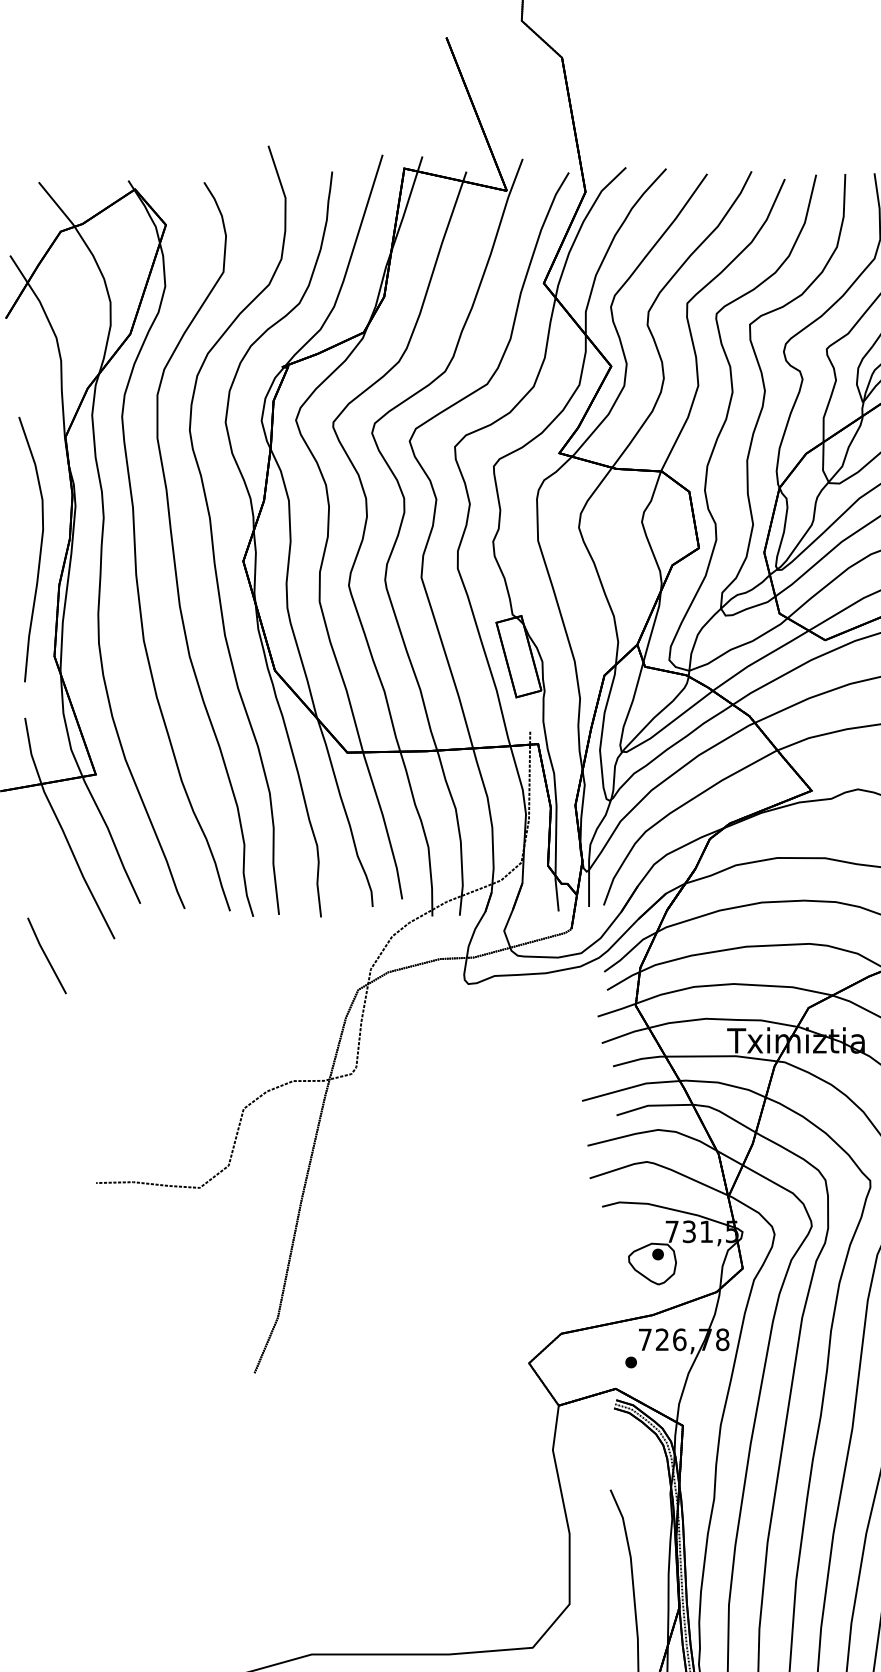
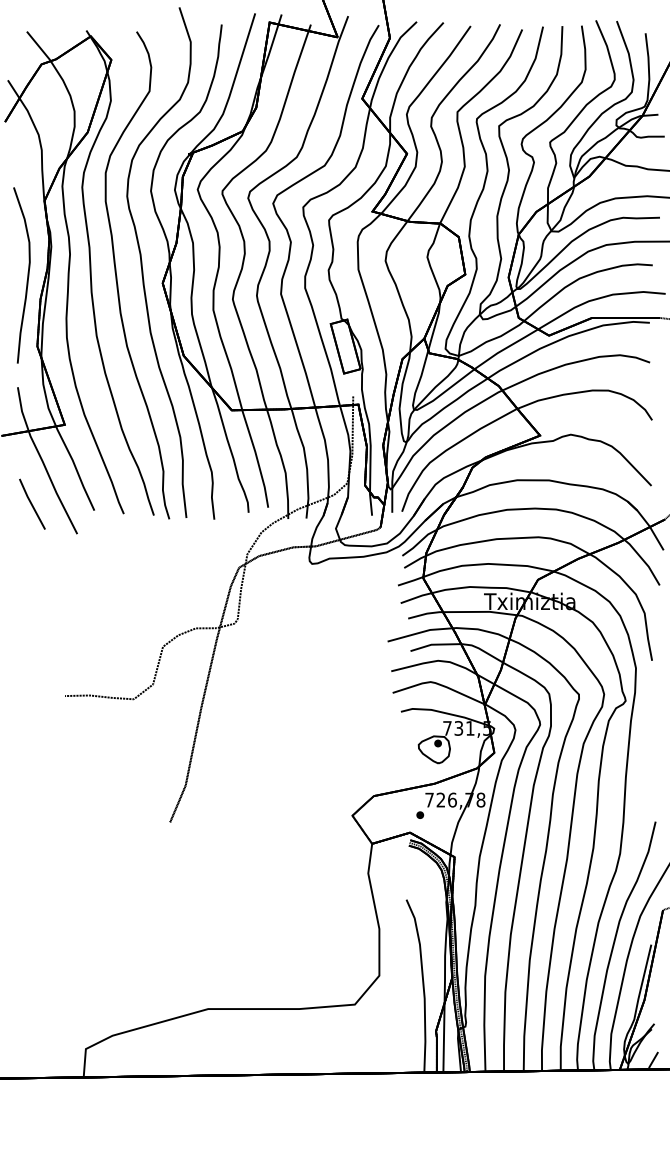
line: (47, 954) -> (32, 503), moved

